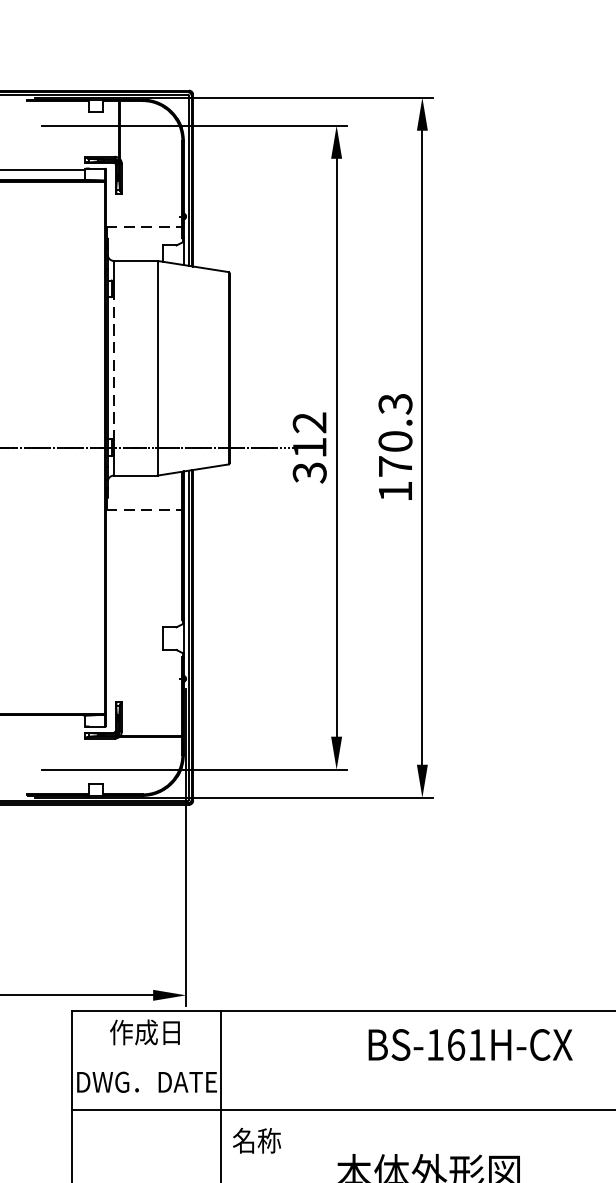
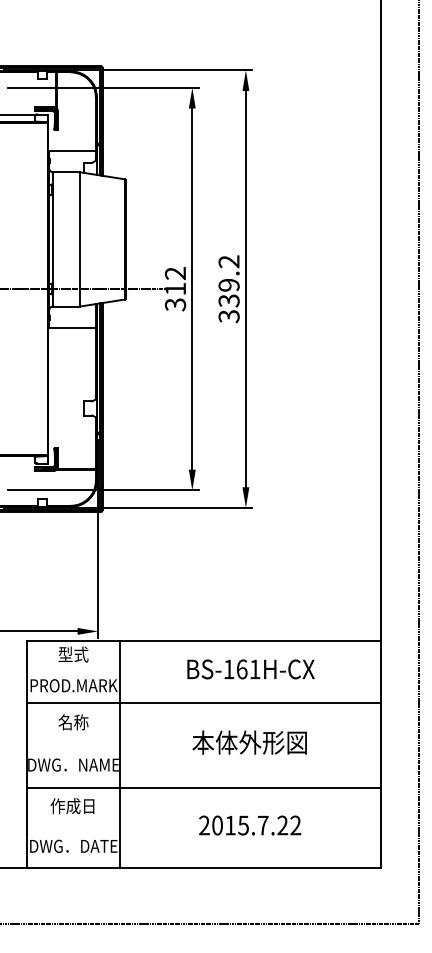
line: (144, 227) -> (72, 151), dashed -> solid
line: (114, 368) -> (53, 239), dashed -> solid
text: (394, 448) -> (228, 289), 170.3 -> 339.2
line: (144, 509) -> (72, 327), dashed -> solid
text: (144, 1032) -> (72, 654), 作成日 -> 型式
text: (469, 1045) -> (250, 669), moved
text: (146, 1081) -> (73, 685), DWG．DATE -> PROD.MARK
text: (256, 1141) -> (73, 722), moved

